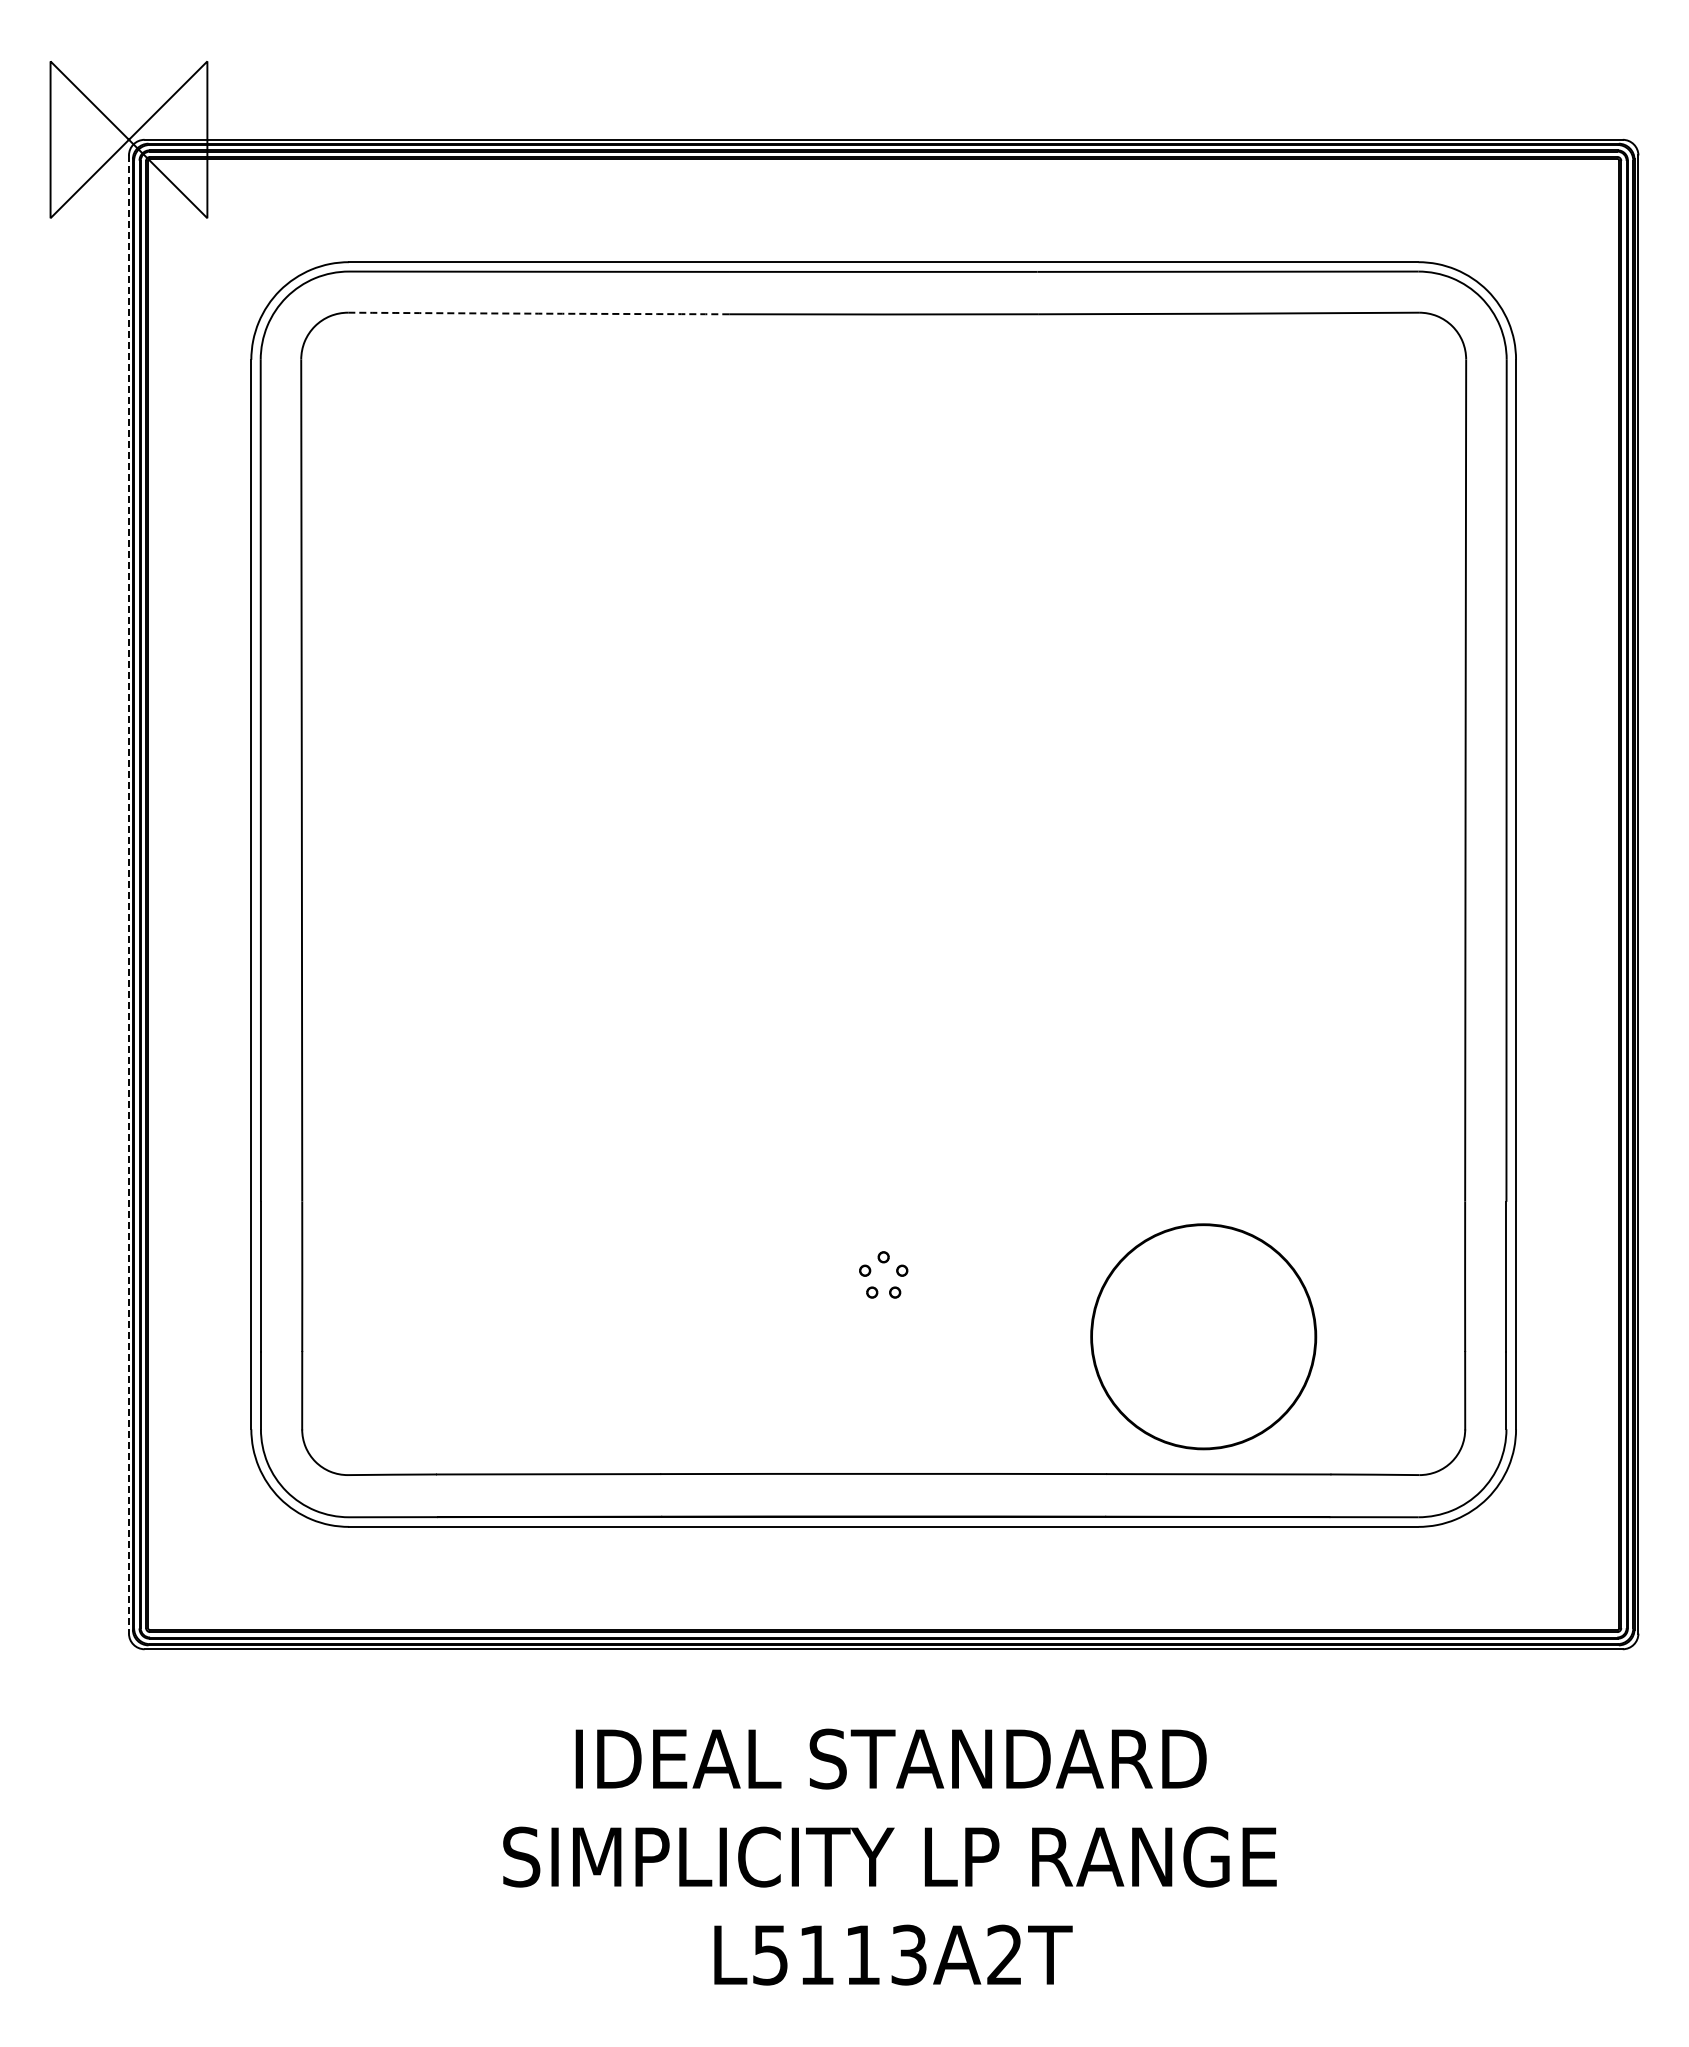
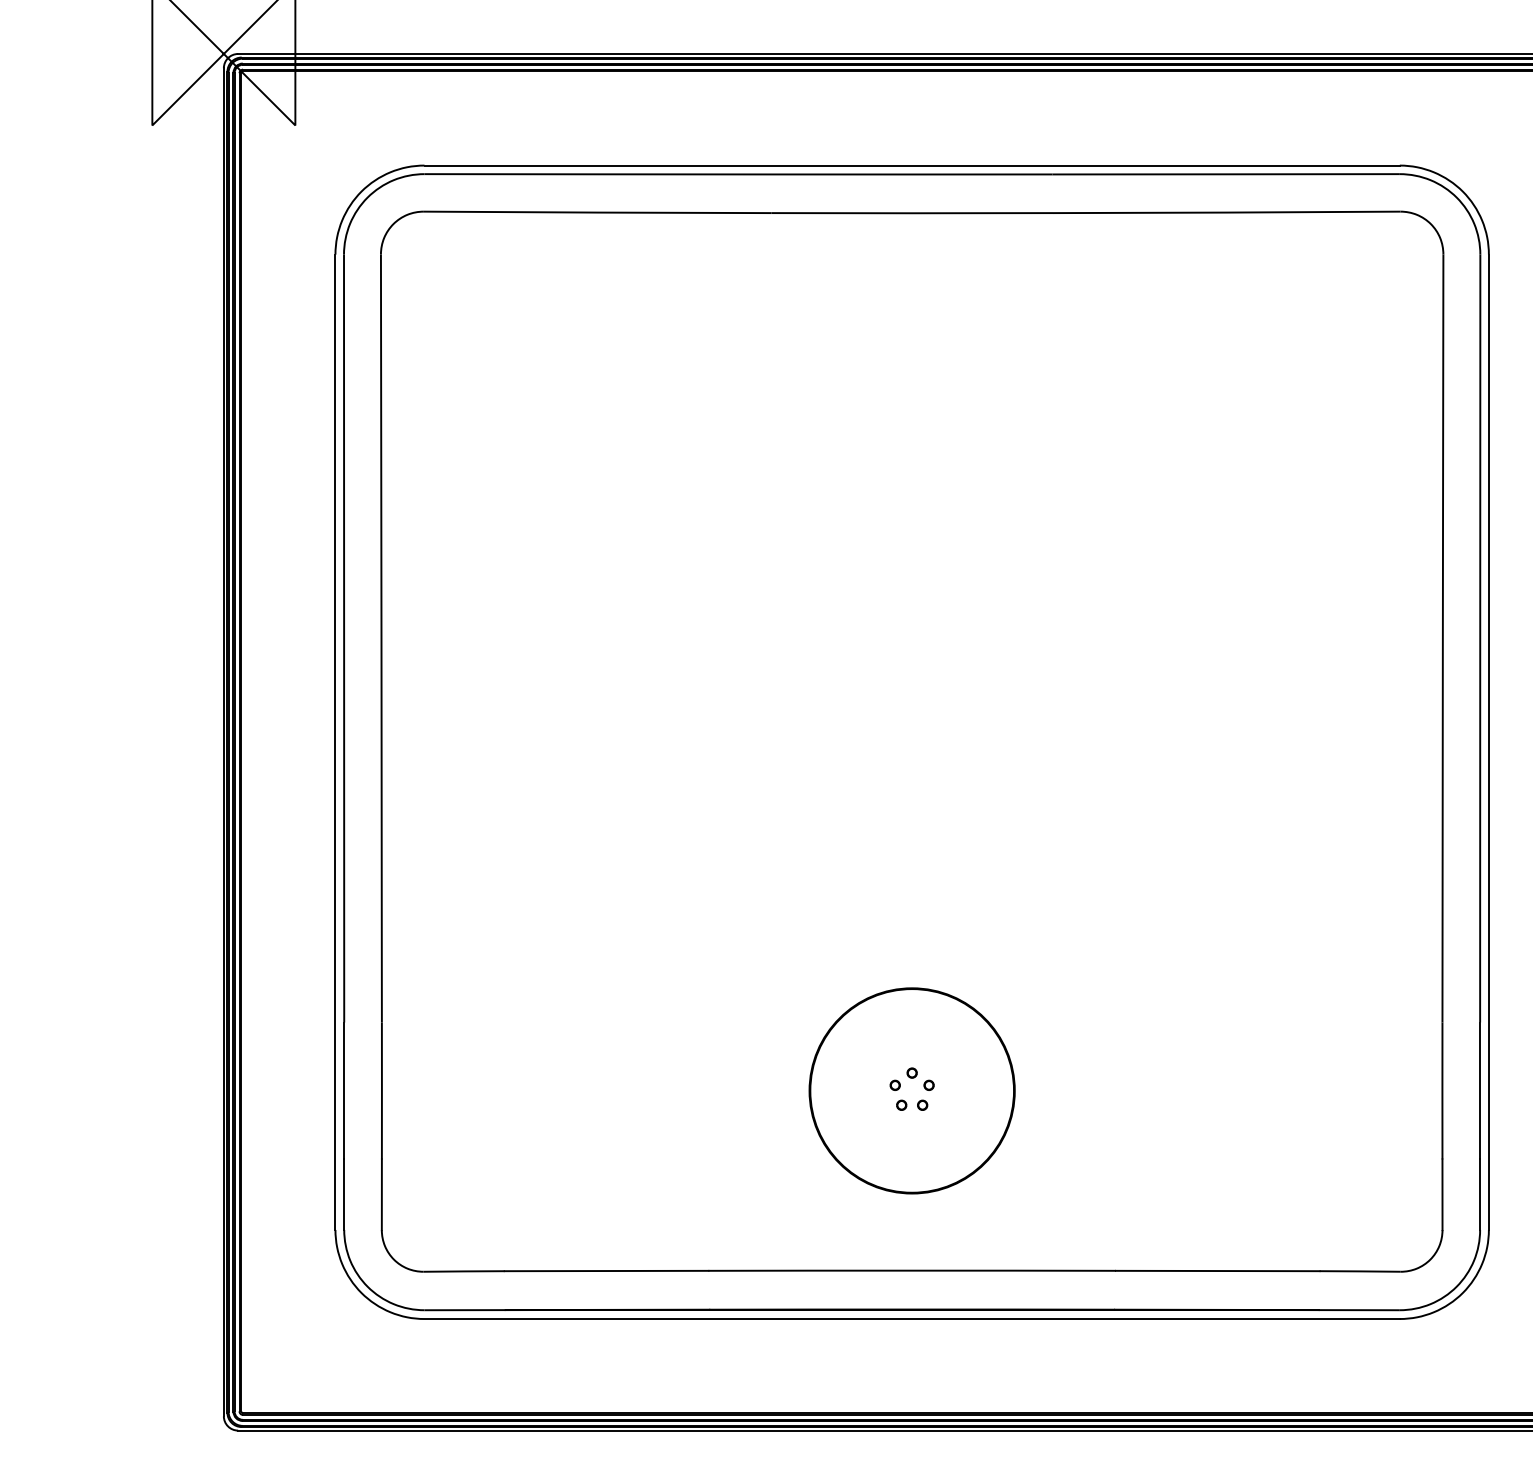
arc: (538, 313) -> (597, 212), dashed -> solid
line: (128, 895) -> (223, 743), dashed -> solid
circle: (1203, 1336) -> (911, 1090), moved

